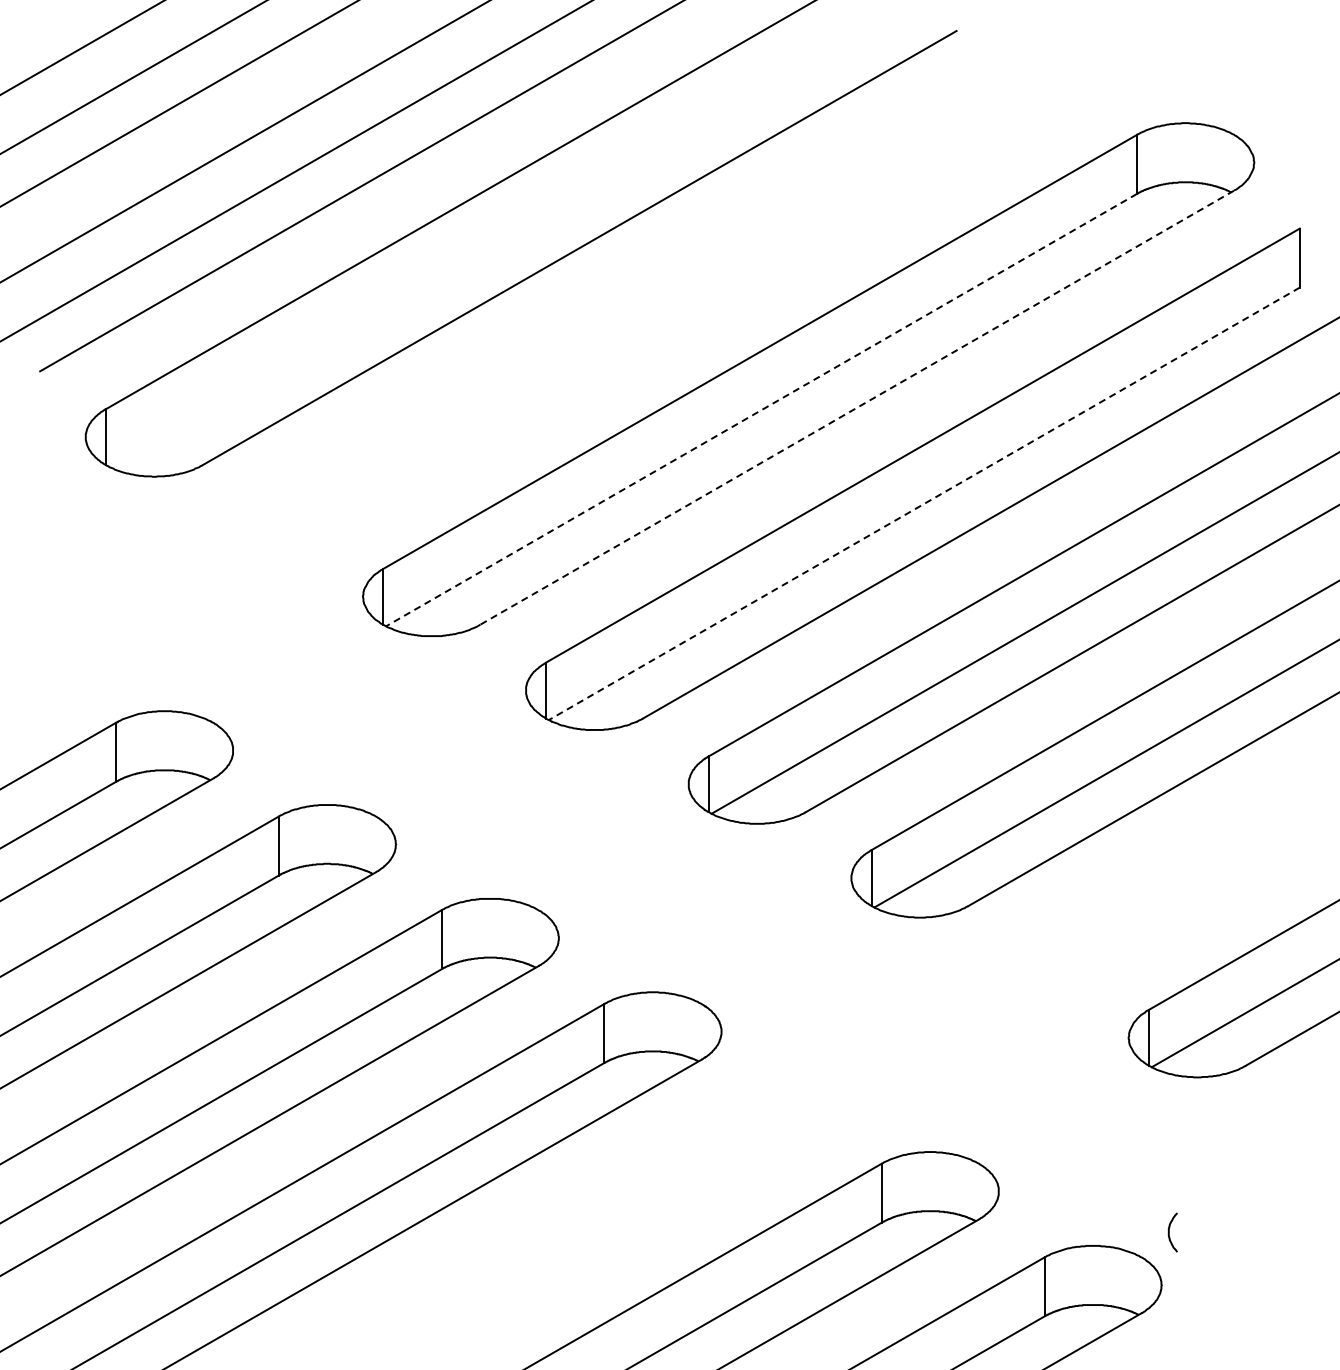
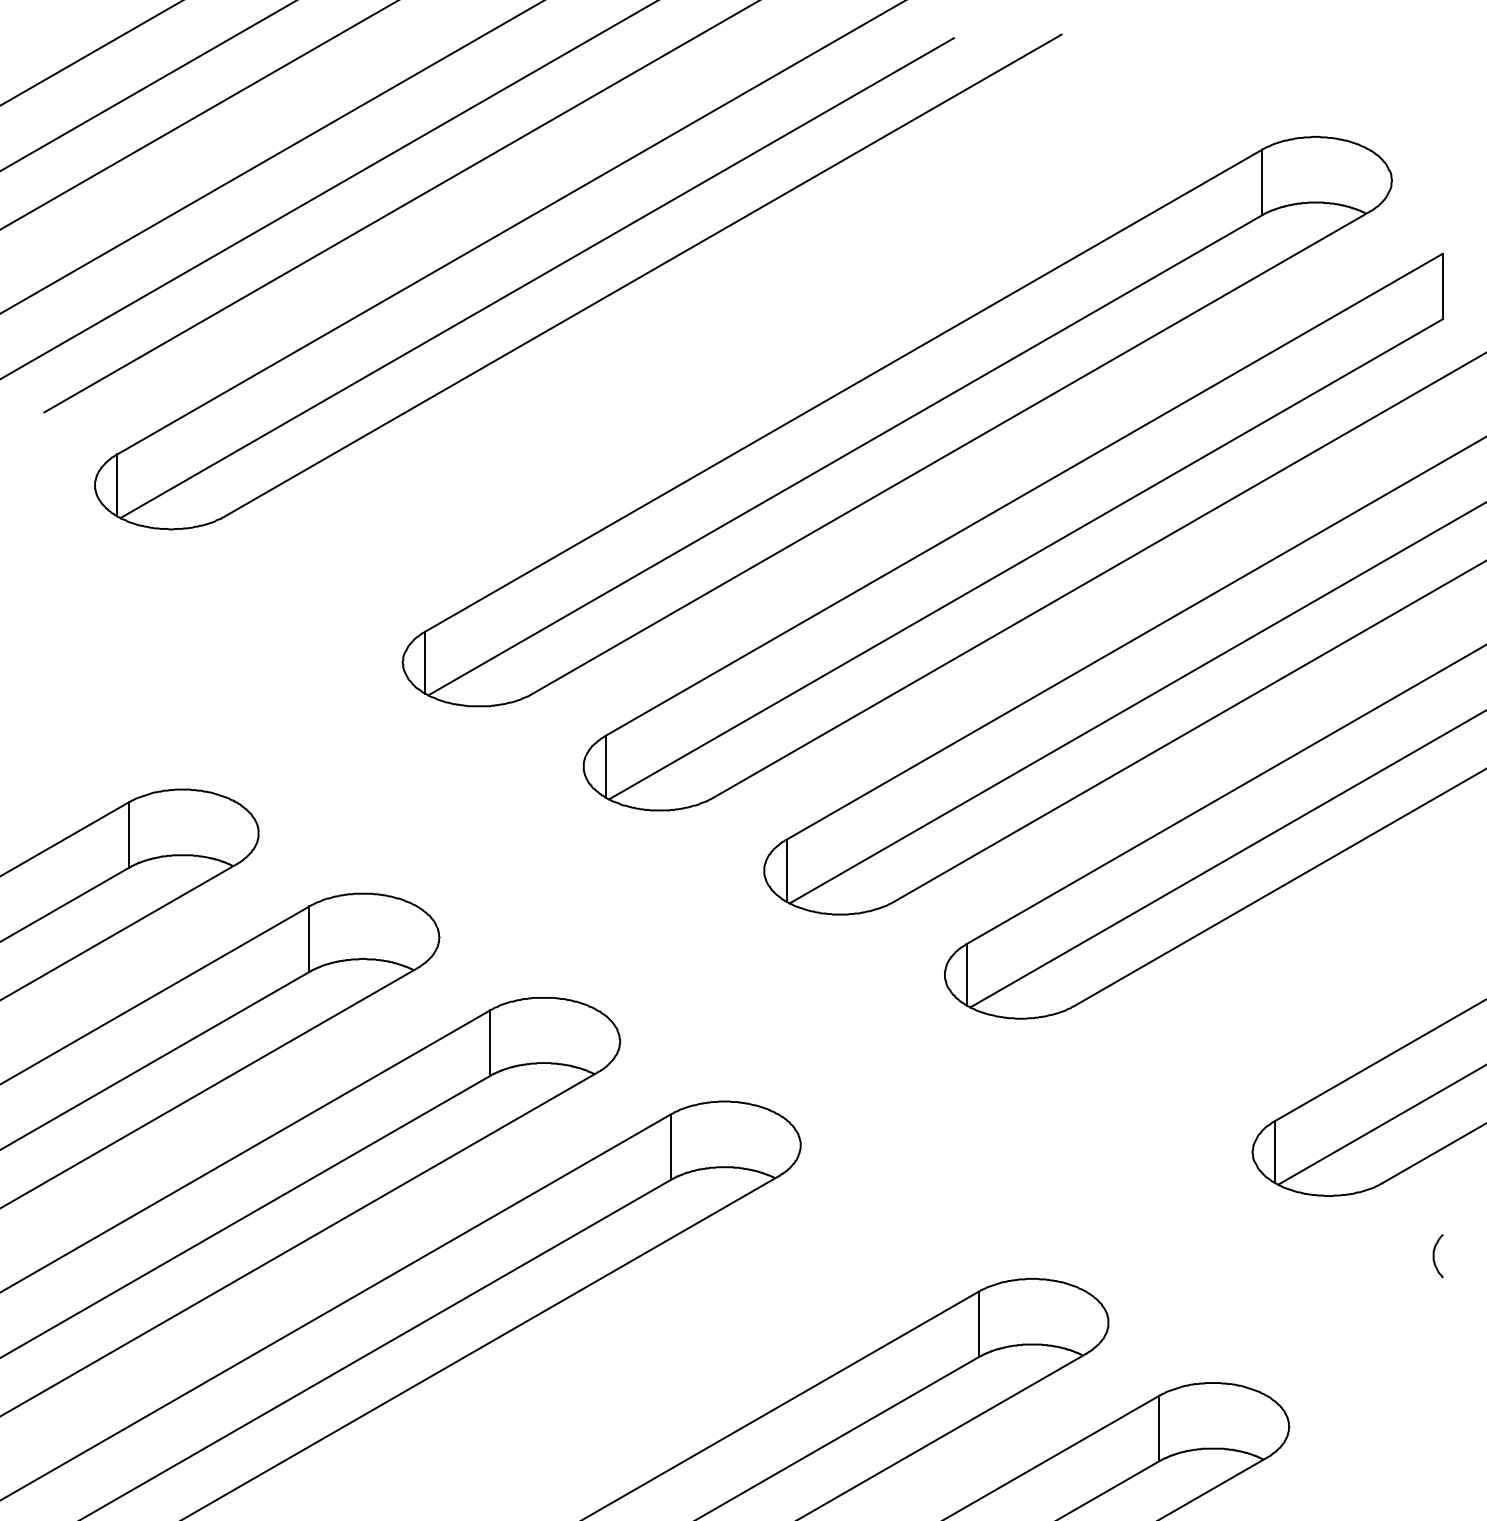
line: (483, 250) -> (536, 278), added
line: (857, 407) -> (951, 452), dashed -> solid
line: (761, 410) -> (845, 455), dashed -> solid
line: (923, 504) -> (1024, 560), dashed -> solid
curve: (1169, 1232) -> (1434, 1256), moved

